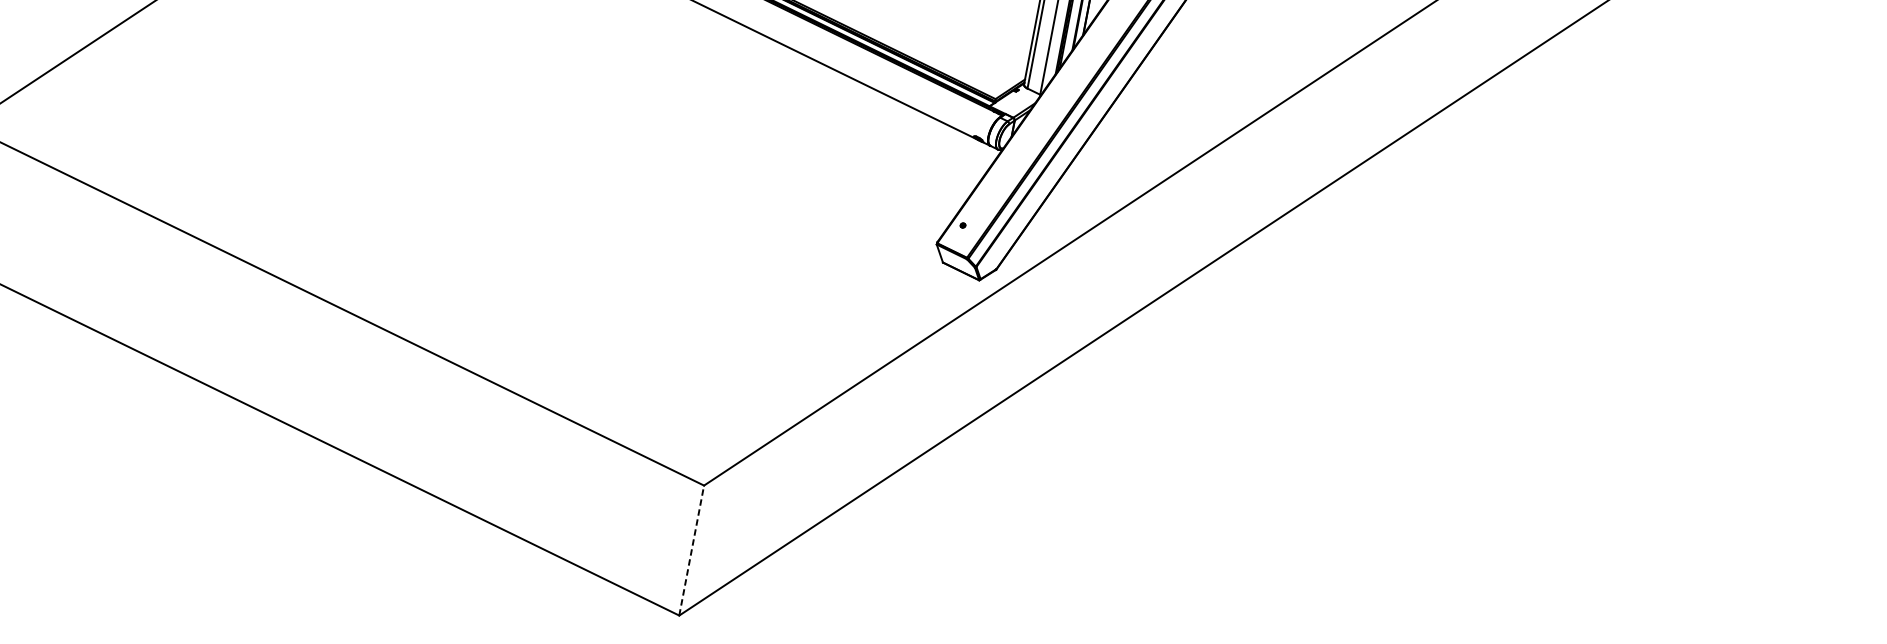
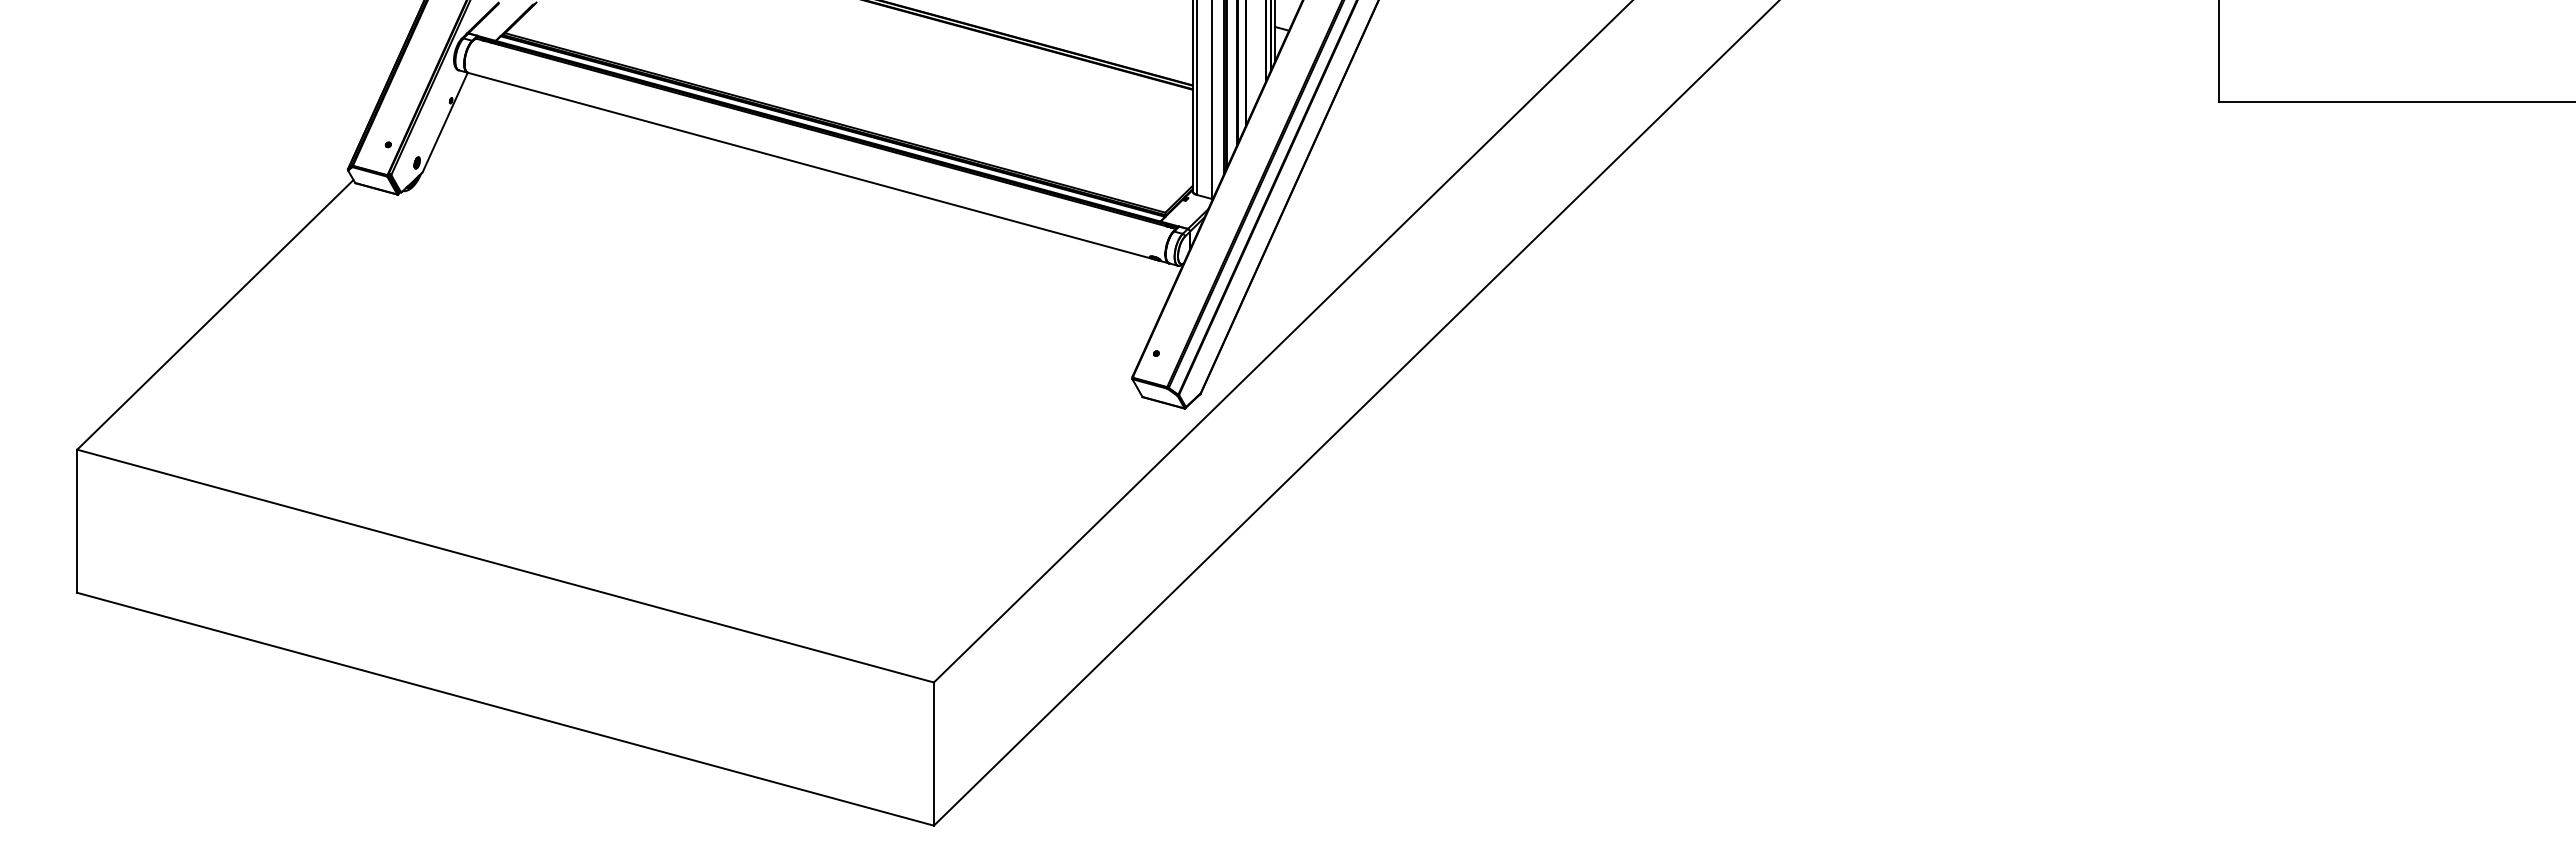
line: (691, 550) -> (933, 754), dashed -> solid

